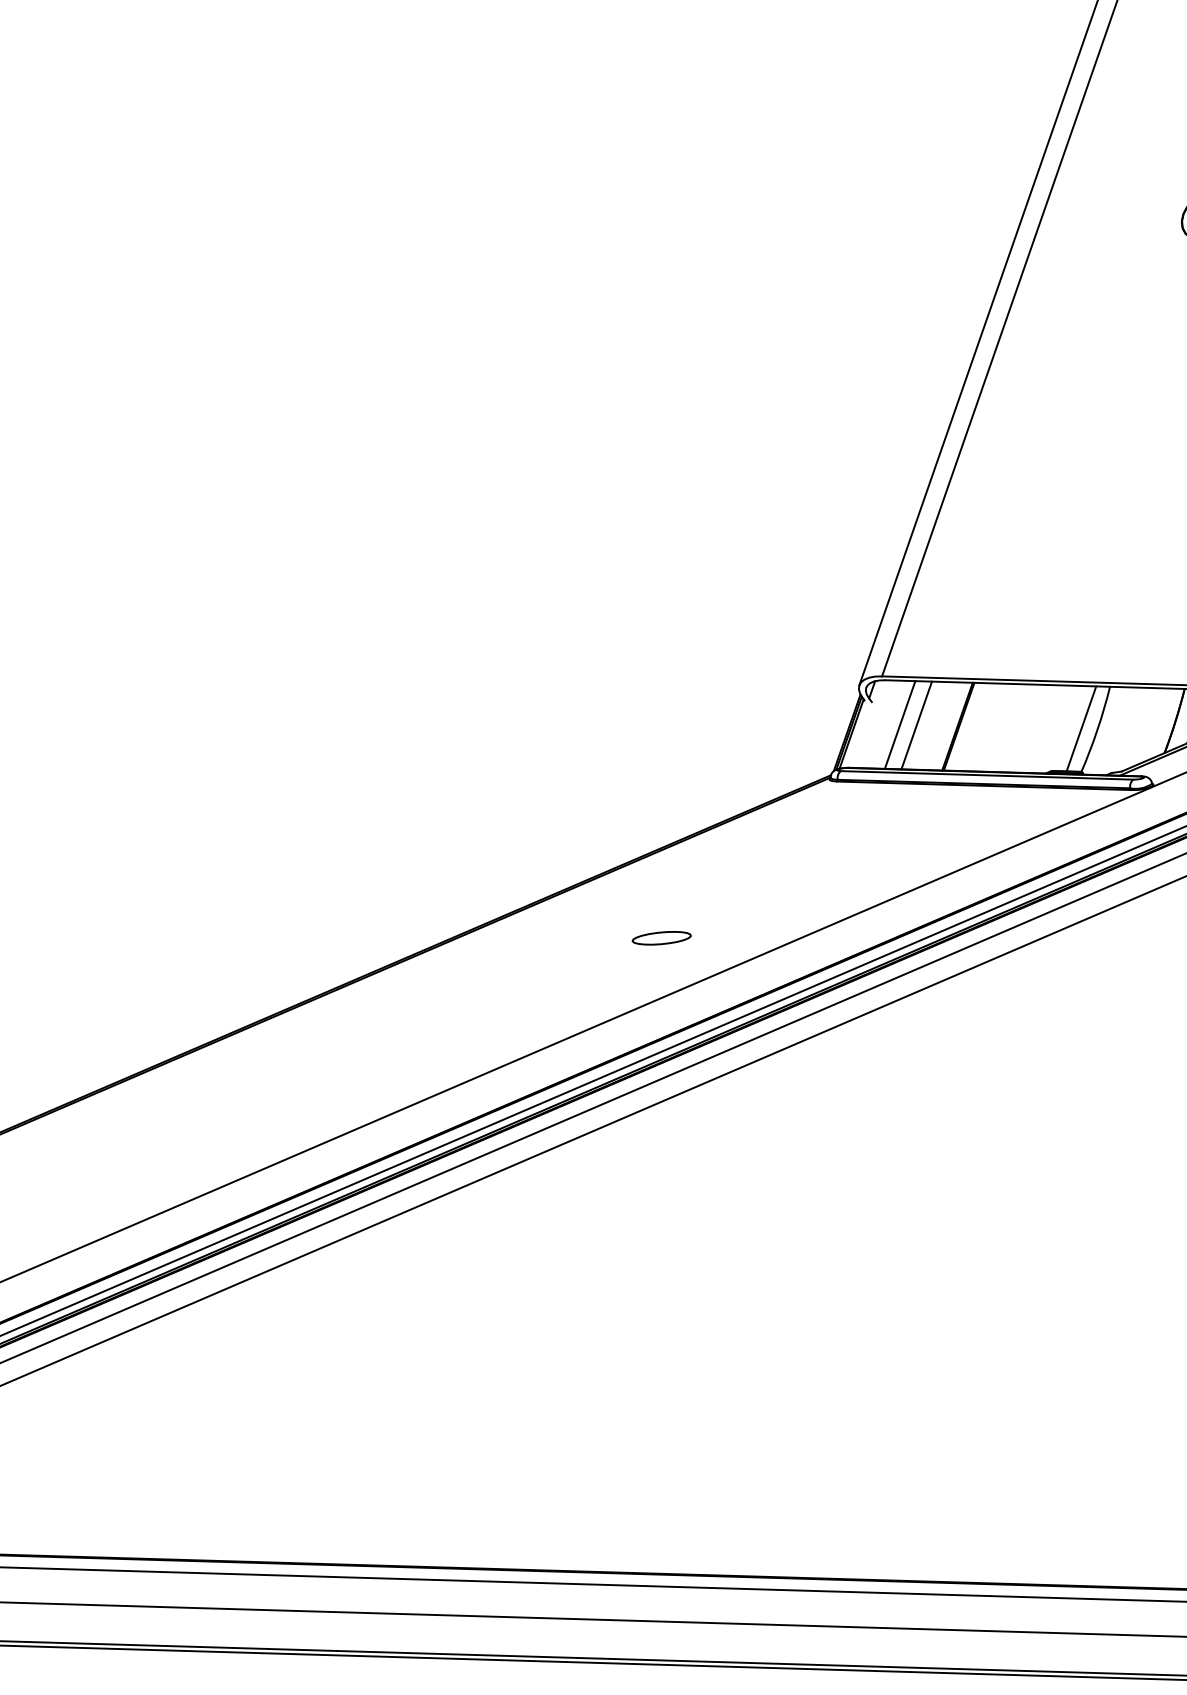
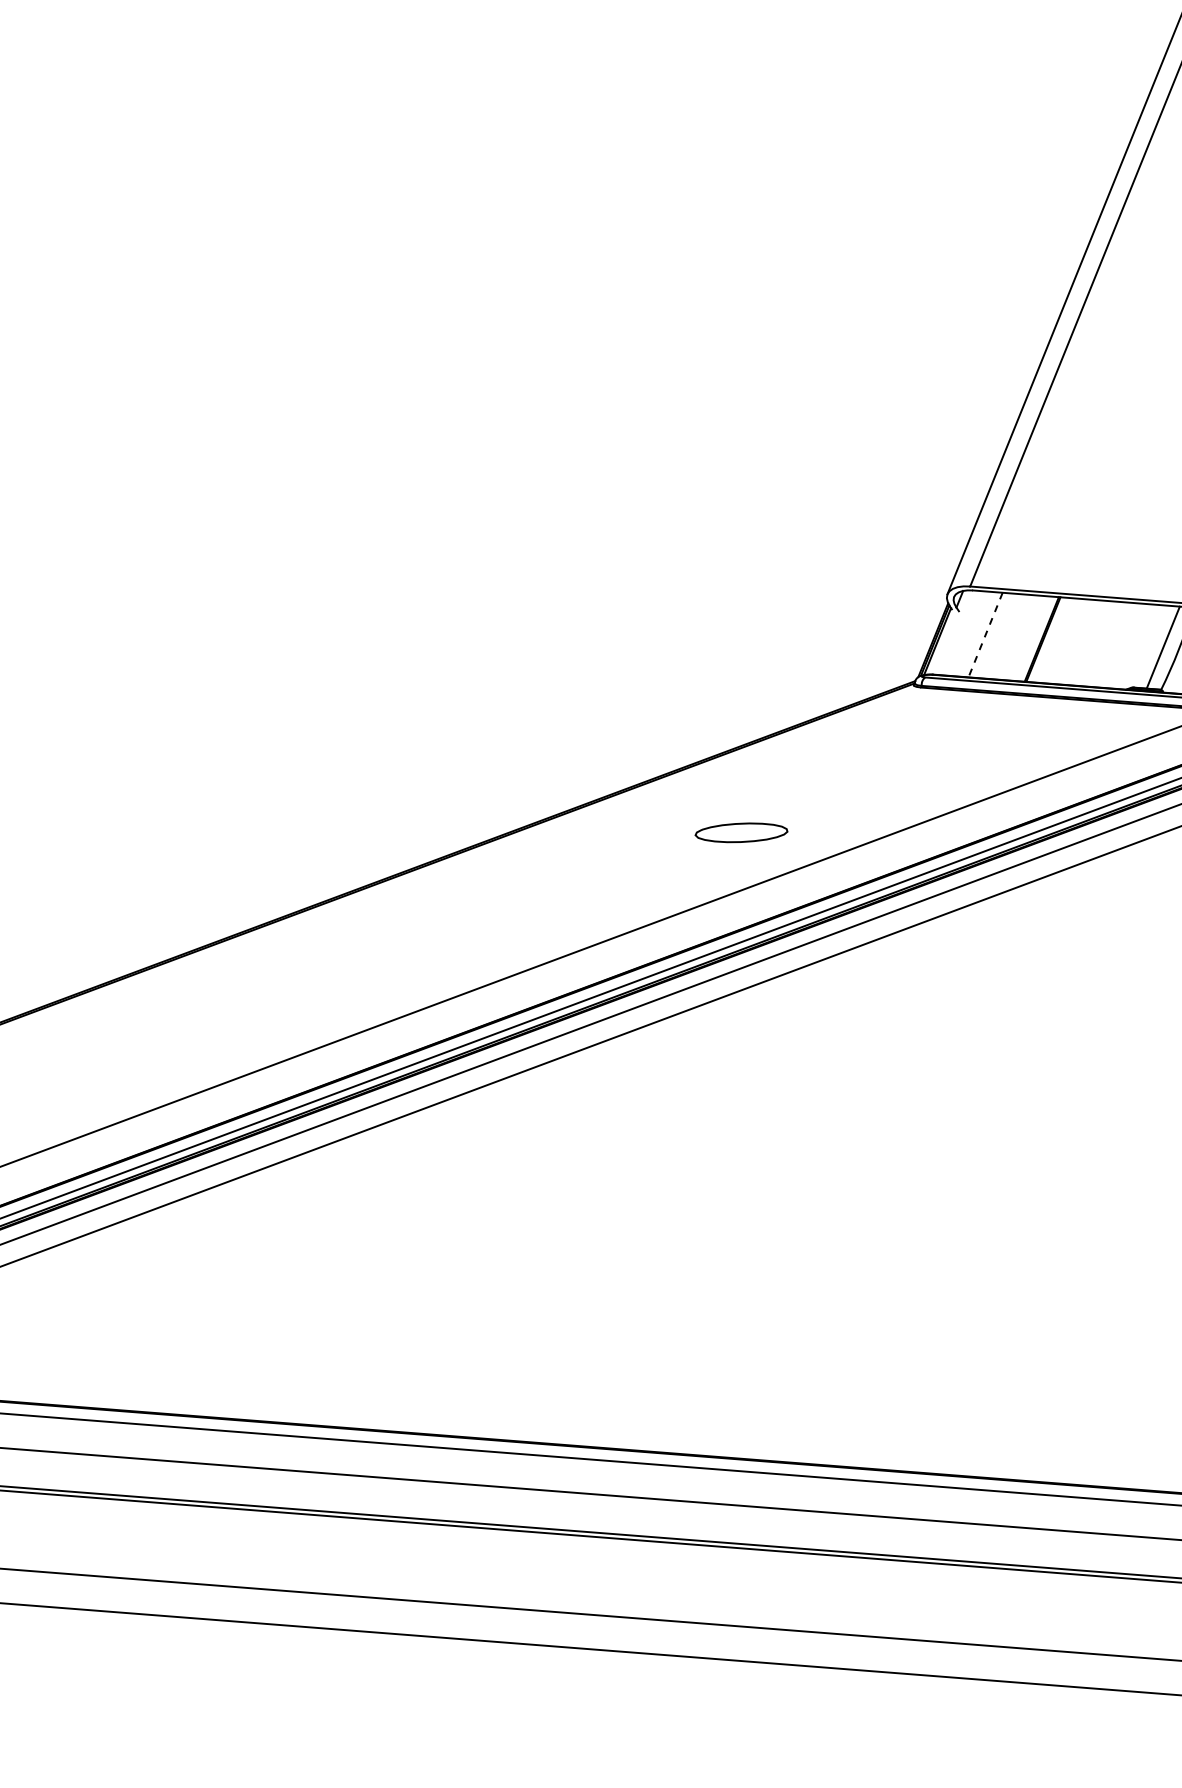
line: (900, 725) -> (985, 635), solid -> dashed
line: (916, 725) -> (1001, 636), removed
part: (661, 937) -> (741, 832), size x1.6

